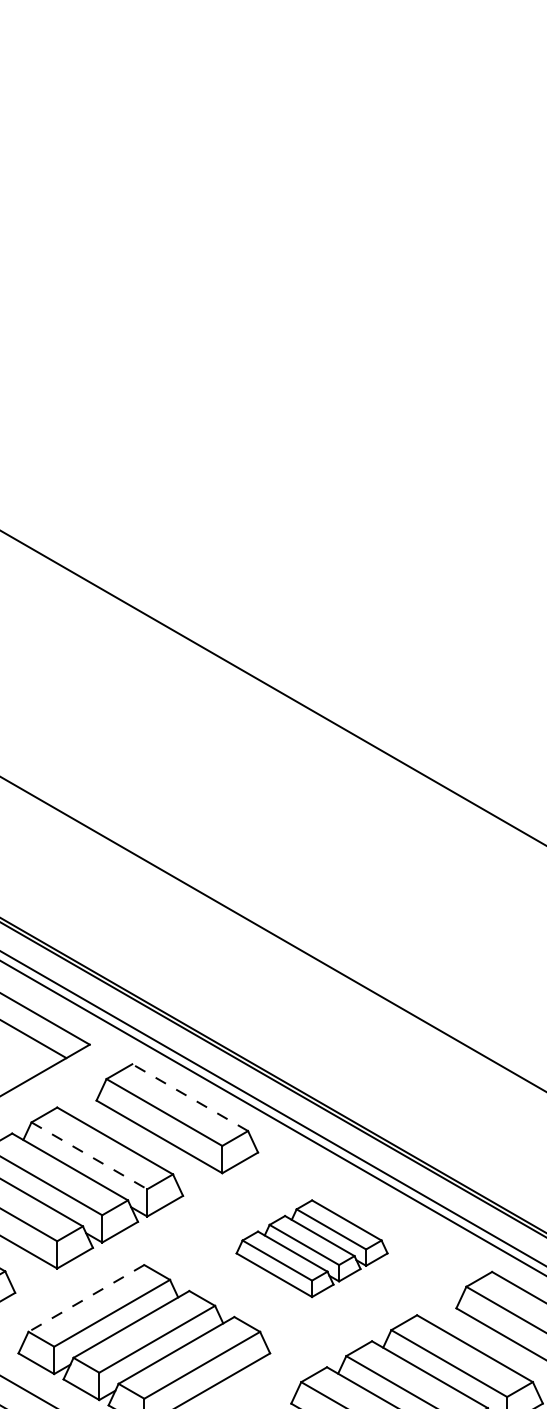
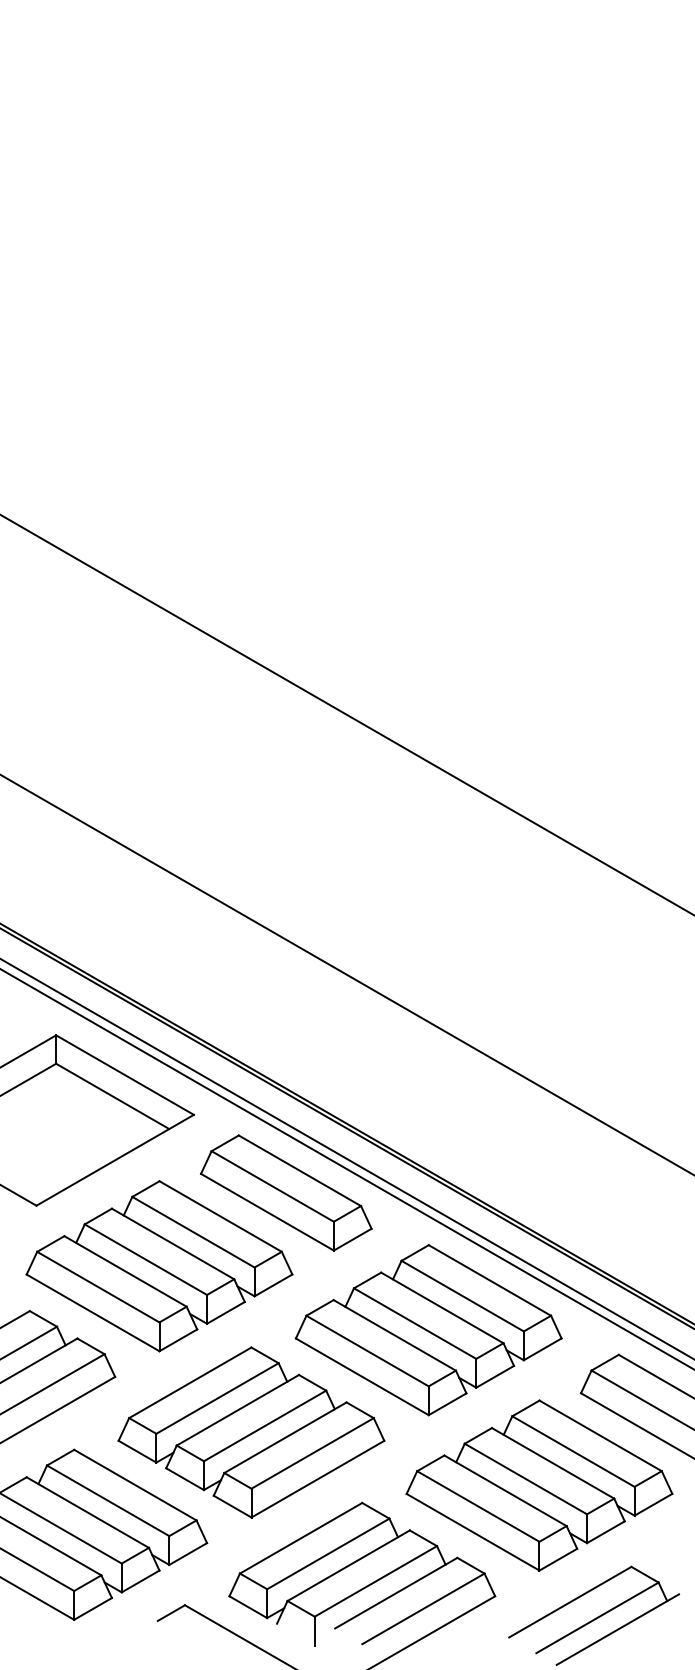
line: (189, 1097) -> (299, 1170), dashed -> solid
line: (89, 1156) -> (193, 1232), dashed -> solid
part: (311, 1248) -> (428, 1330), size x1.67
line: (86, 1298) -> (190, 1382), dashed -> solid

